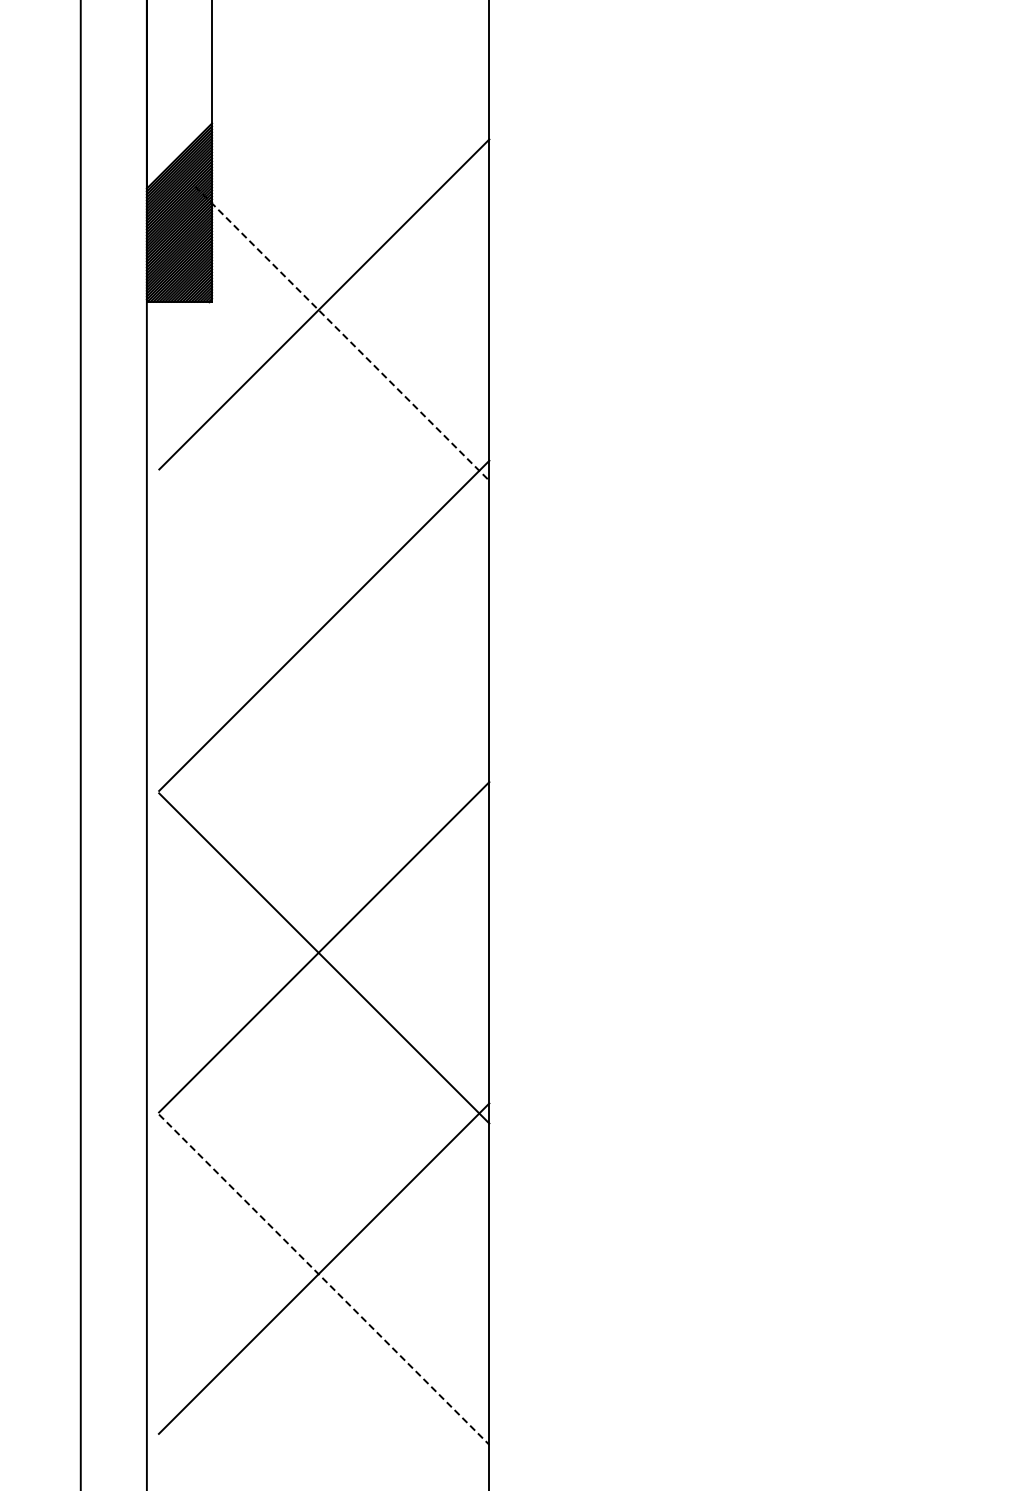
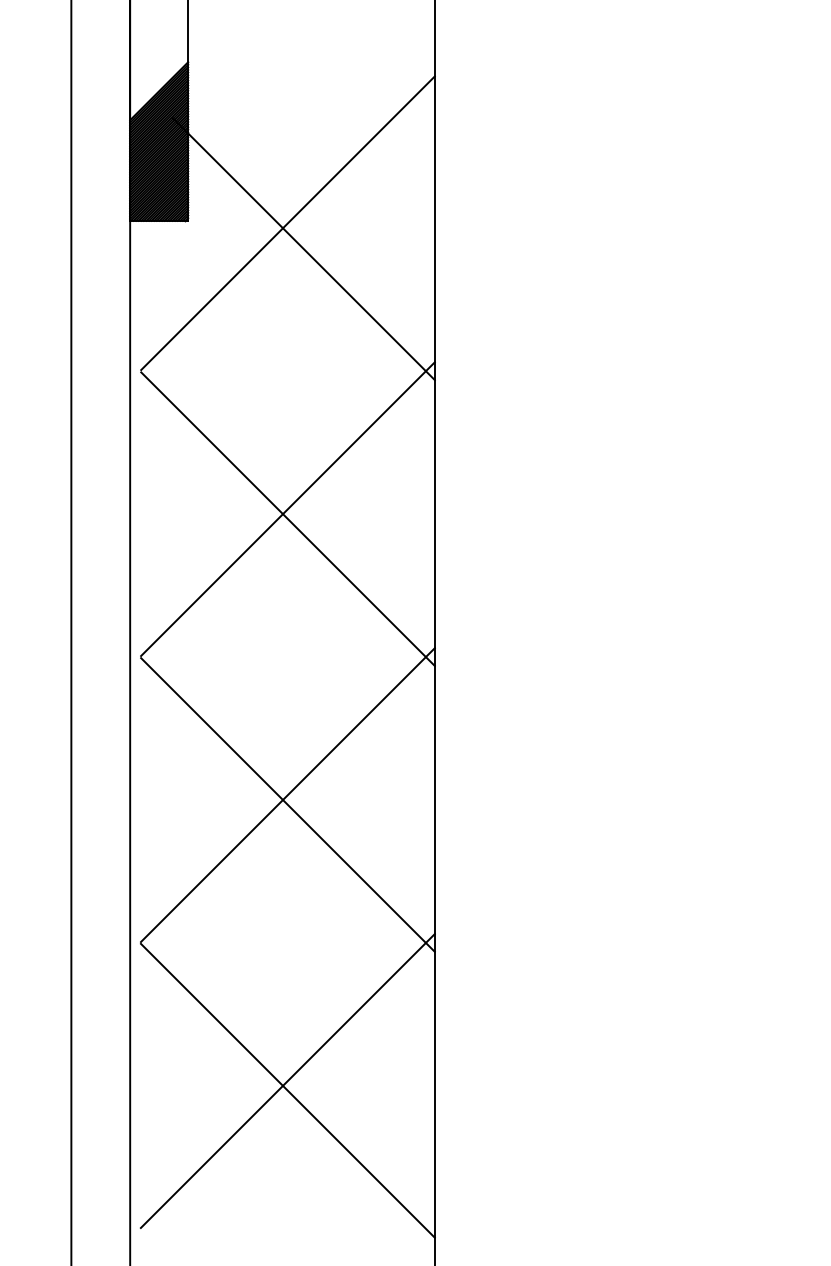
line: (342, 333) -> (304, 249), dashed -> solid
line: (324, 637) -> (288, 519), added
line: (324, 1279) -> (288, 1090), dashed -> solid

